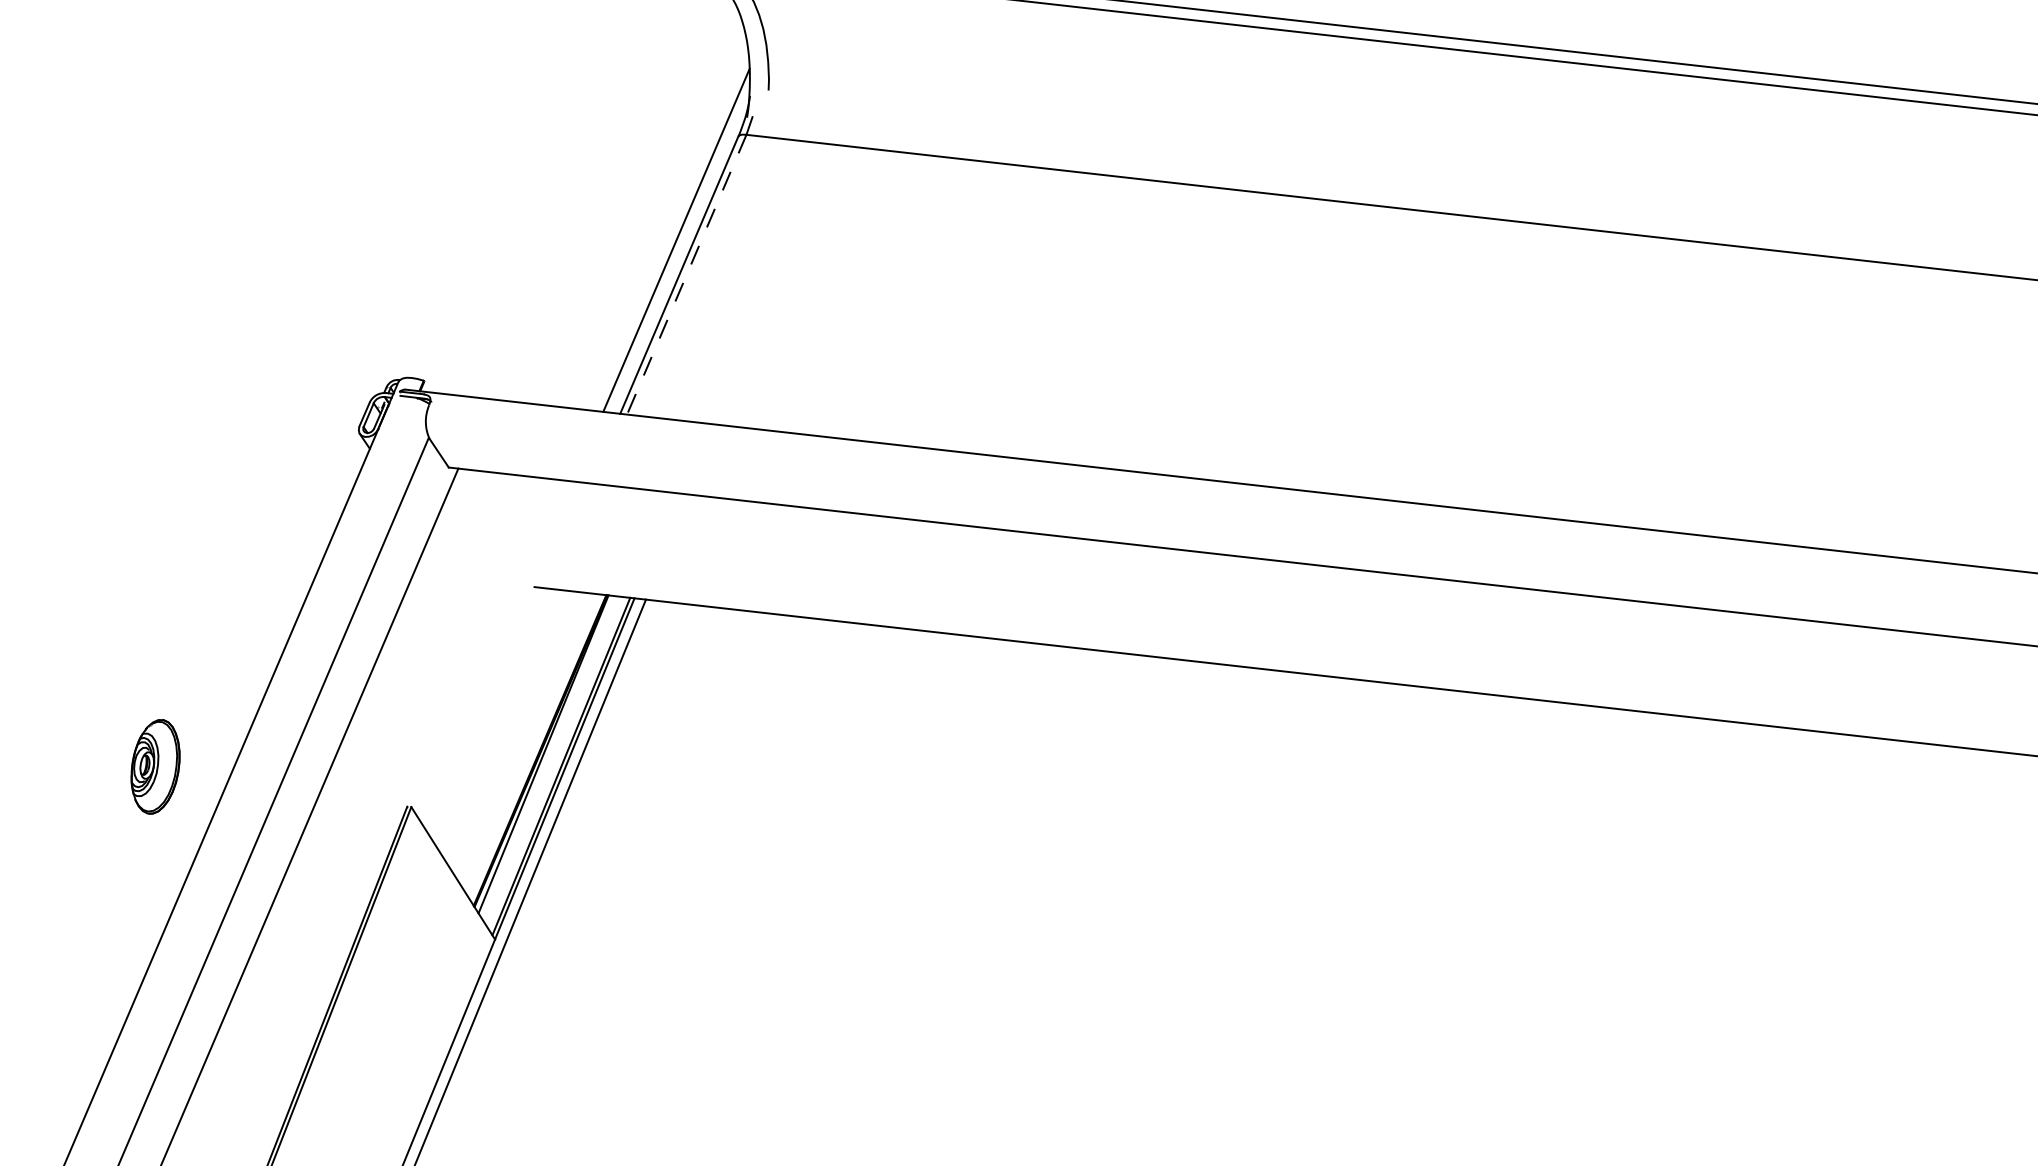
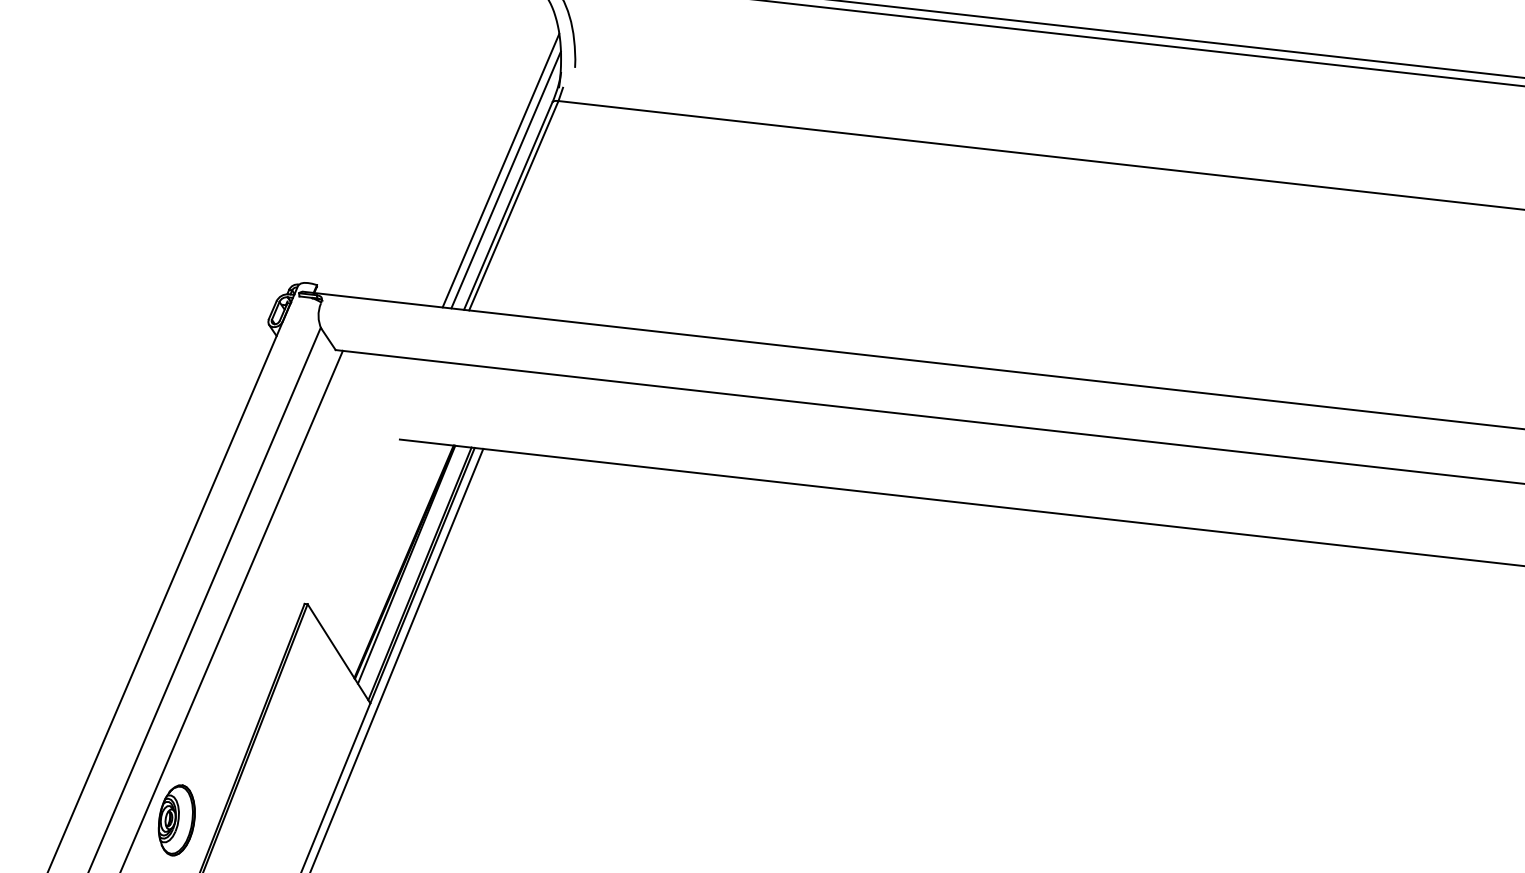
line: (669, 227) -> (500, 170), added
line: (686, 275) -> (513, 206), dashed -> solid
part: (155, 766) -> (176, 820), moved

